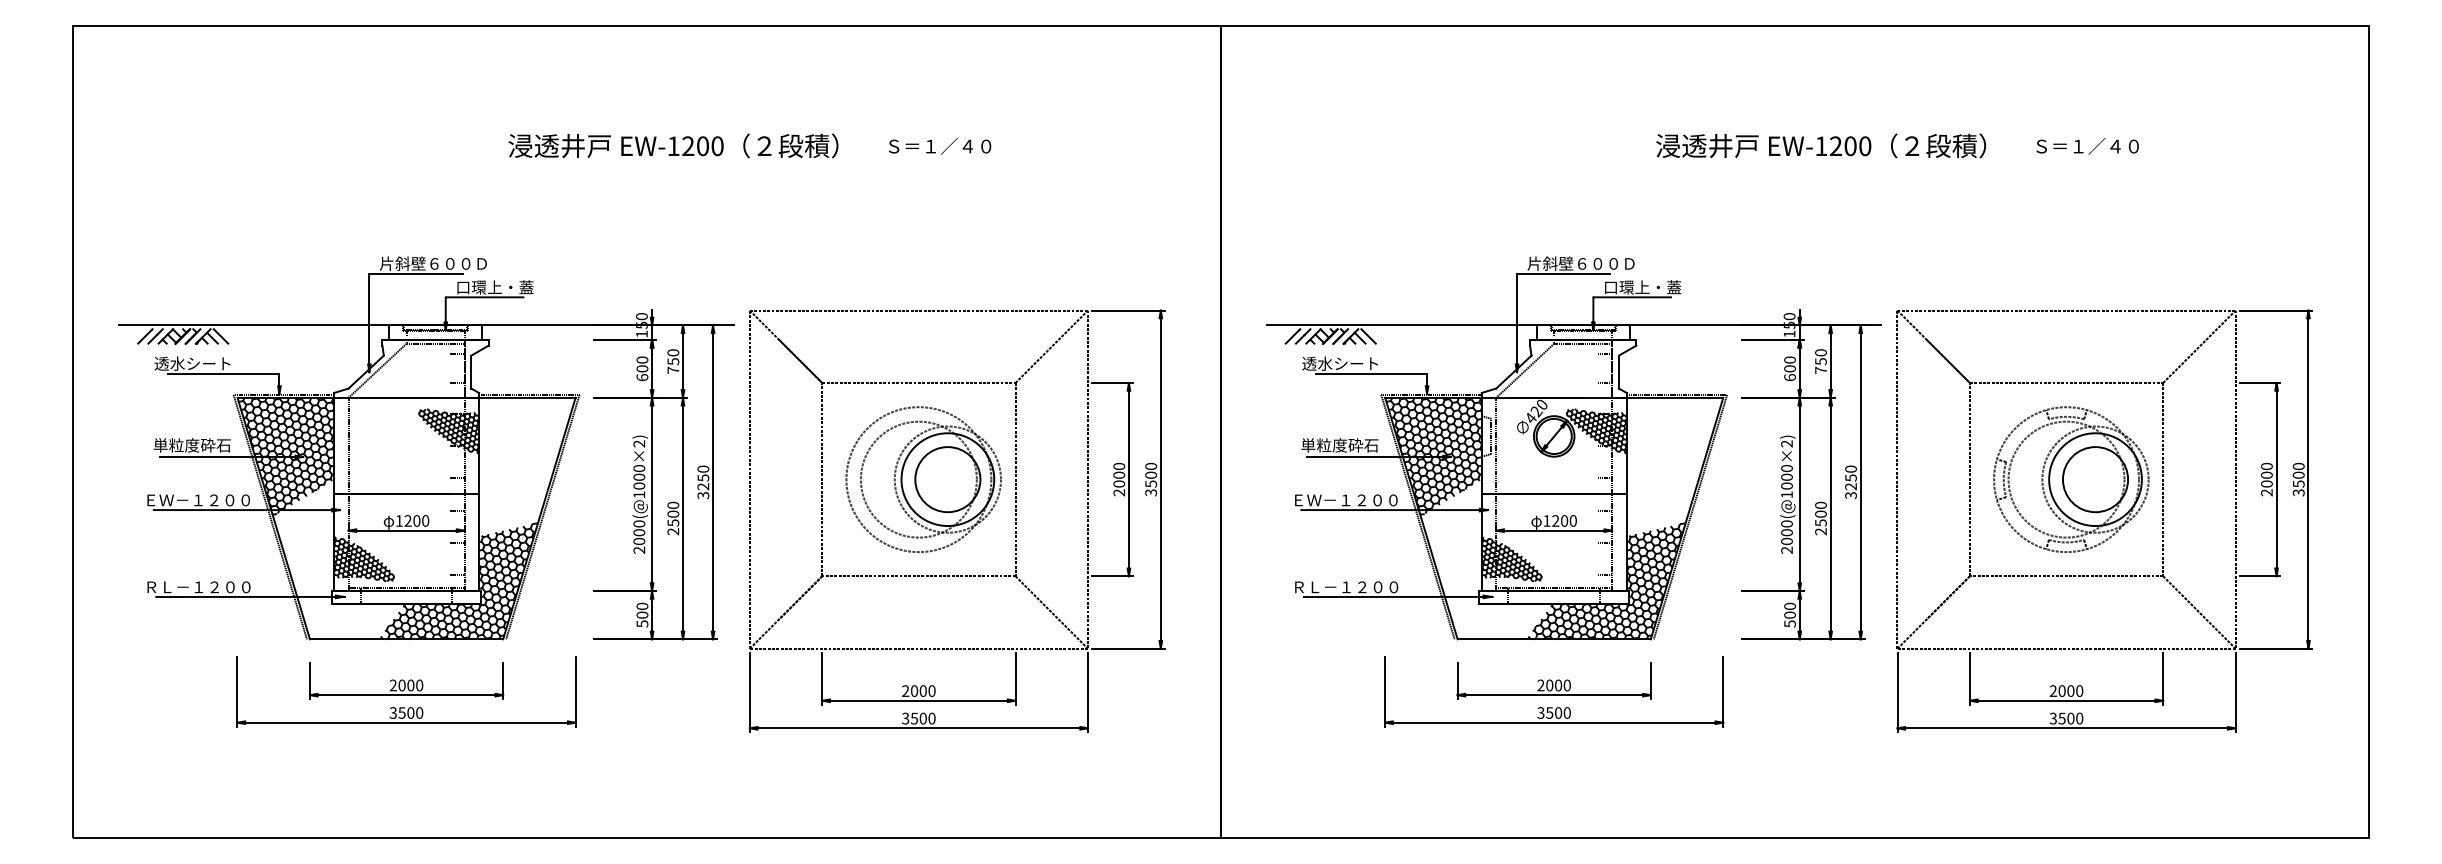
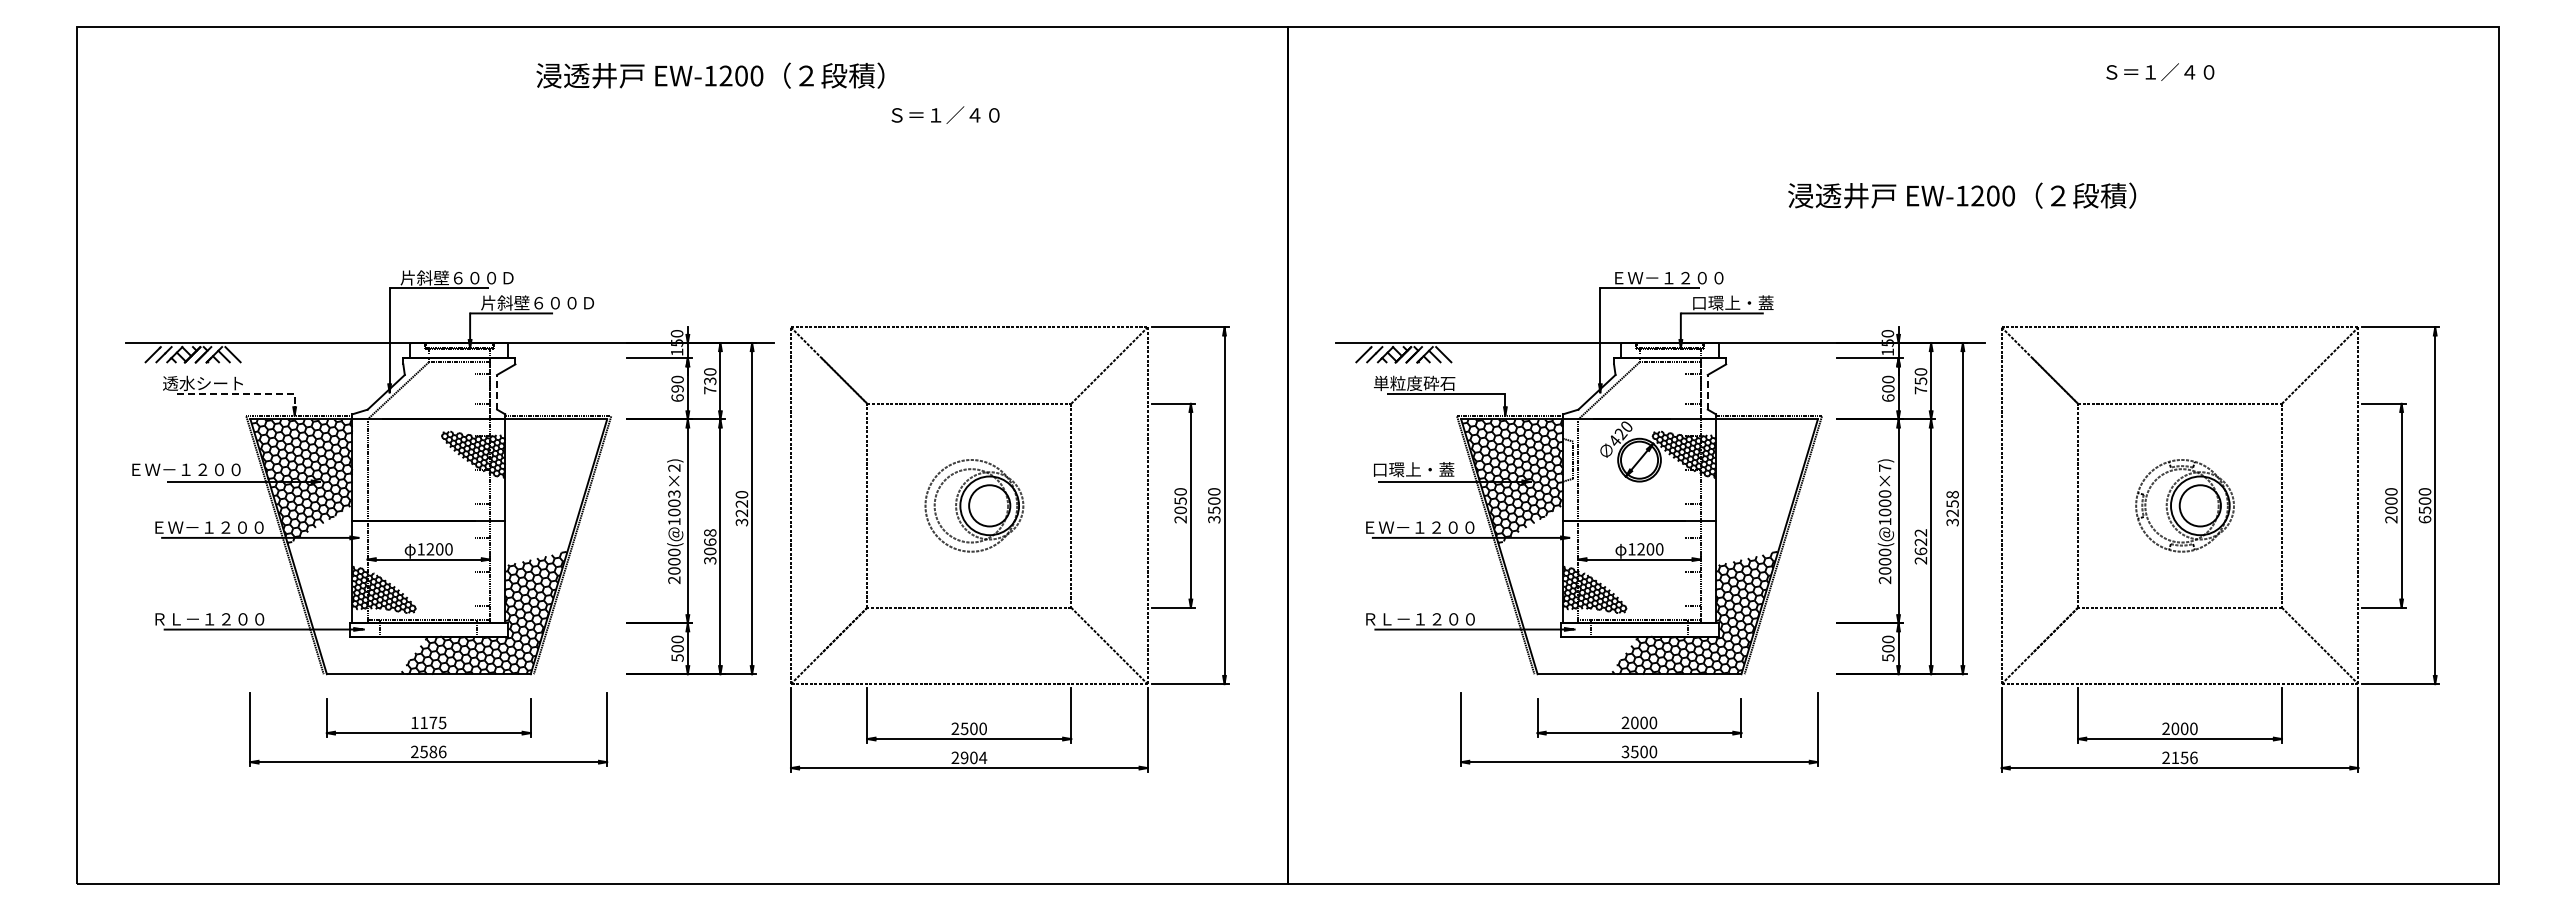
text: (673, 145) -> (710, 75), moved
text: (939, 145) -> (945, 114), moved
text: (1821, 145) -> (1962, 195), moved
text: (2087, 145) -> (2160, 71), moved
text: (1580, 263) -> (1667, 277), 片斜壁６００Ｄ -> ＥＷ－１２００
text: (509, 286) -> (537, 302), 口環上・蓋 -> 片斜壁６００Ｄ
text: (672, 360) -> (709, 380), 750 -> 730
text: (1340, 363) -> (1414, 383), 透水シート -> 単粒度砕石
text: (642, 368) -> (677, 388), 600 -> 690
line: (471, 371) -> (497, 391), solid -> dashed
line: (1618, 371) -> (1707, 391), solid -> dashed
line: (233, 373) -> (246, 393), solid -> dashed
text: (1786, 443) -> (1884, 467), 2000(@1000×2) -> 2000(@1000×7)
text: (177, 445) -> (187, 469), 単粒度砕石 -> ＥＷ－１２００
text: (1339, 445) -> (1413, 469), 単粒度砕石 -> 口環上・蓋
text: (639, 468) -> (674, 493), 2000(@1000×2) -> 2000(@1003×2)
text: (1850, 468) -> (1952, 494), 3250 -> 3258
text: (1119, 475) -> (1180, 501), 2000 -> 2050
text: (702, 477) -> (741, 503), 3250 -> 3220
part: (923, 479) -> (974, 505), size x0.6
part: (2070, 479) -> (2184, 505), size x0.6
text: (2298, 492) -> (2424, 519), 3500 -> 6500
text: (1820, 514) -> (1920, 542), 2500 -> 2622
text: (673, 518) -> (710, 546), 2500 -> 3068
text: (406, 685) -> (428, 722), 2000 -> 1175
text: (914, 690) -> (964, 728), 2000 -> 2500
text: (406, 712) -> (428, 751), 3500 -> 2586
text: (919, 718) -> (969, 757), 3500 -> 2904
text: (2066, 718) -> (2179, 757), 3500 -> 2156

